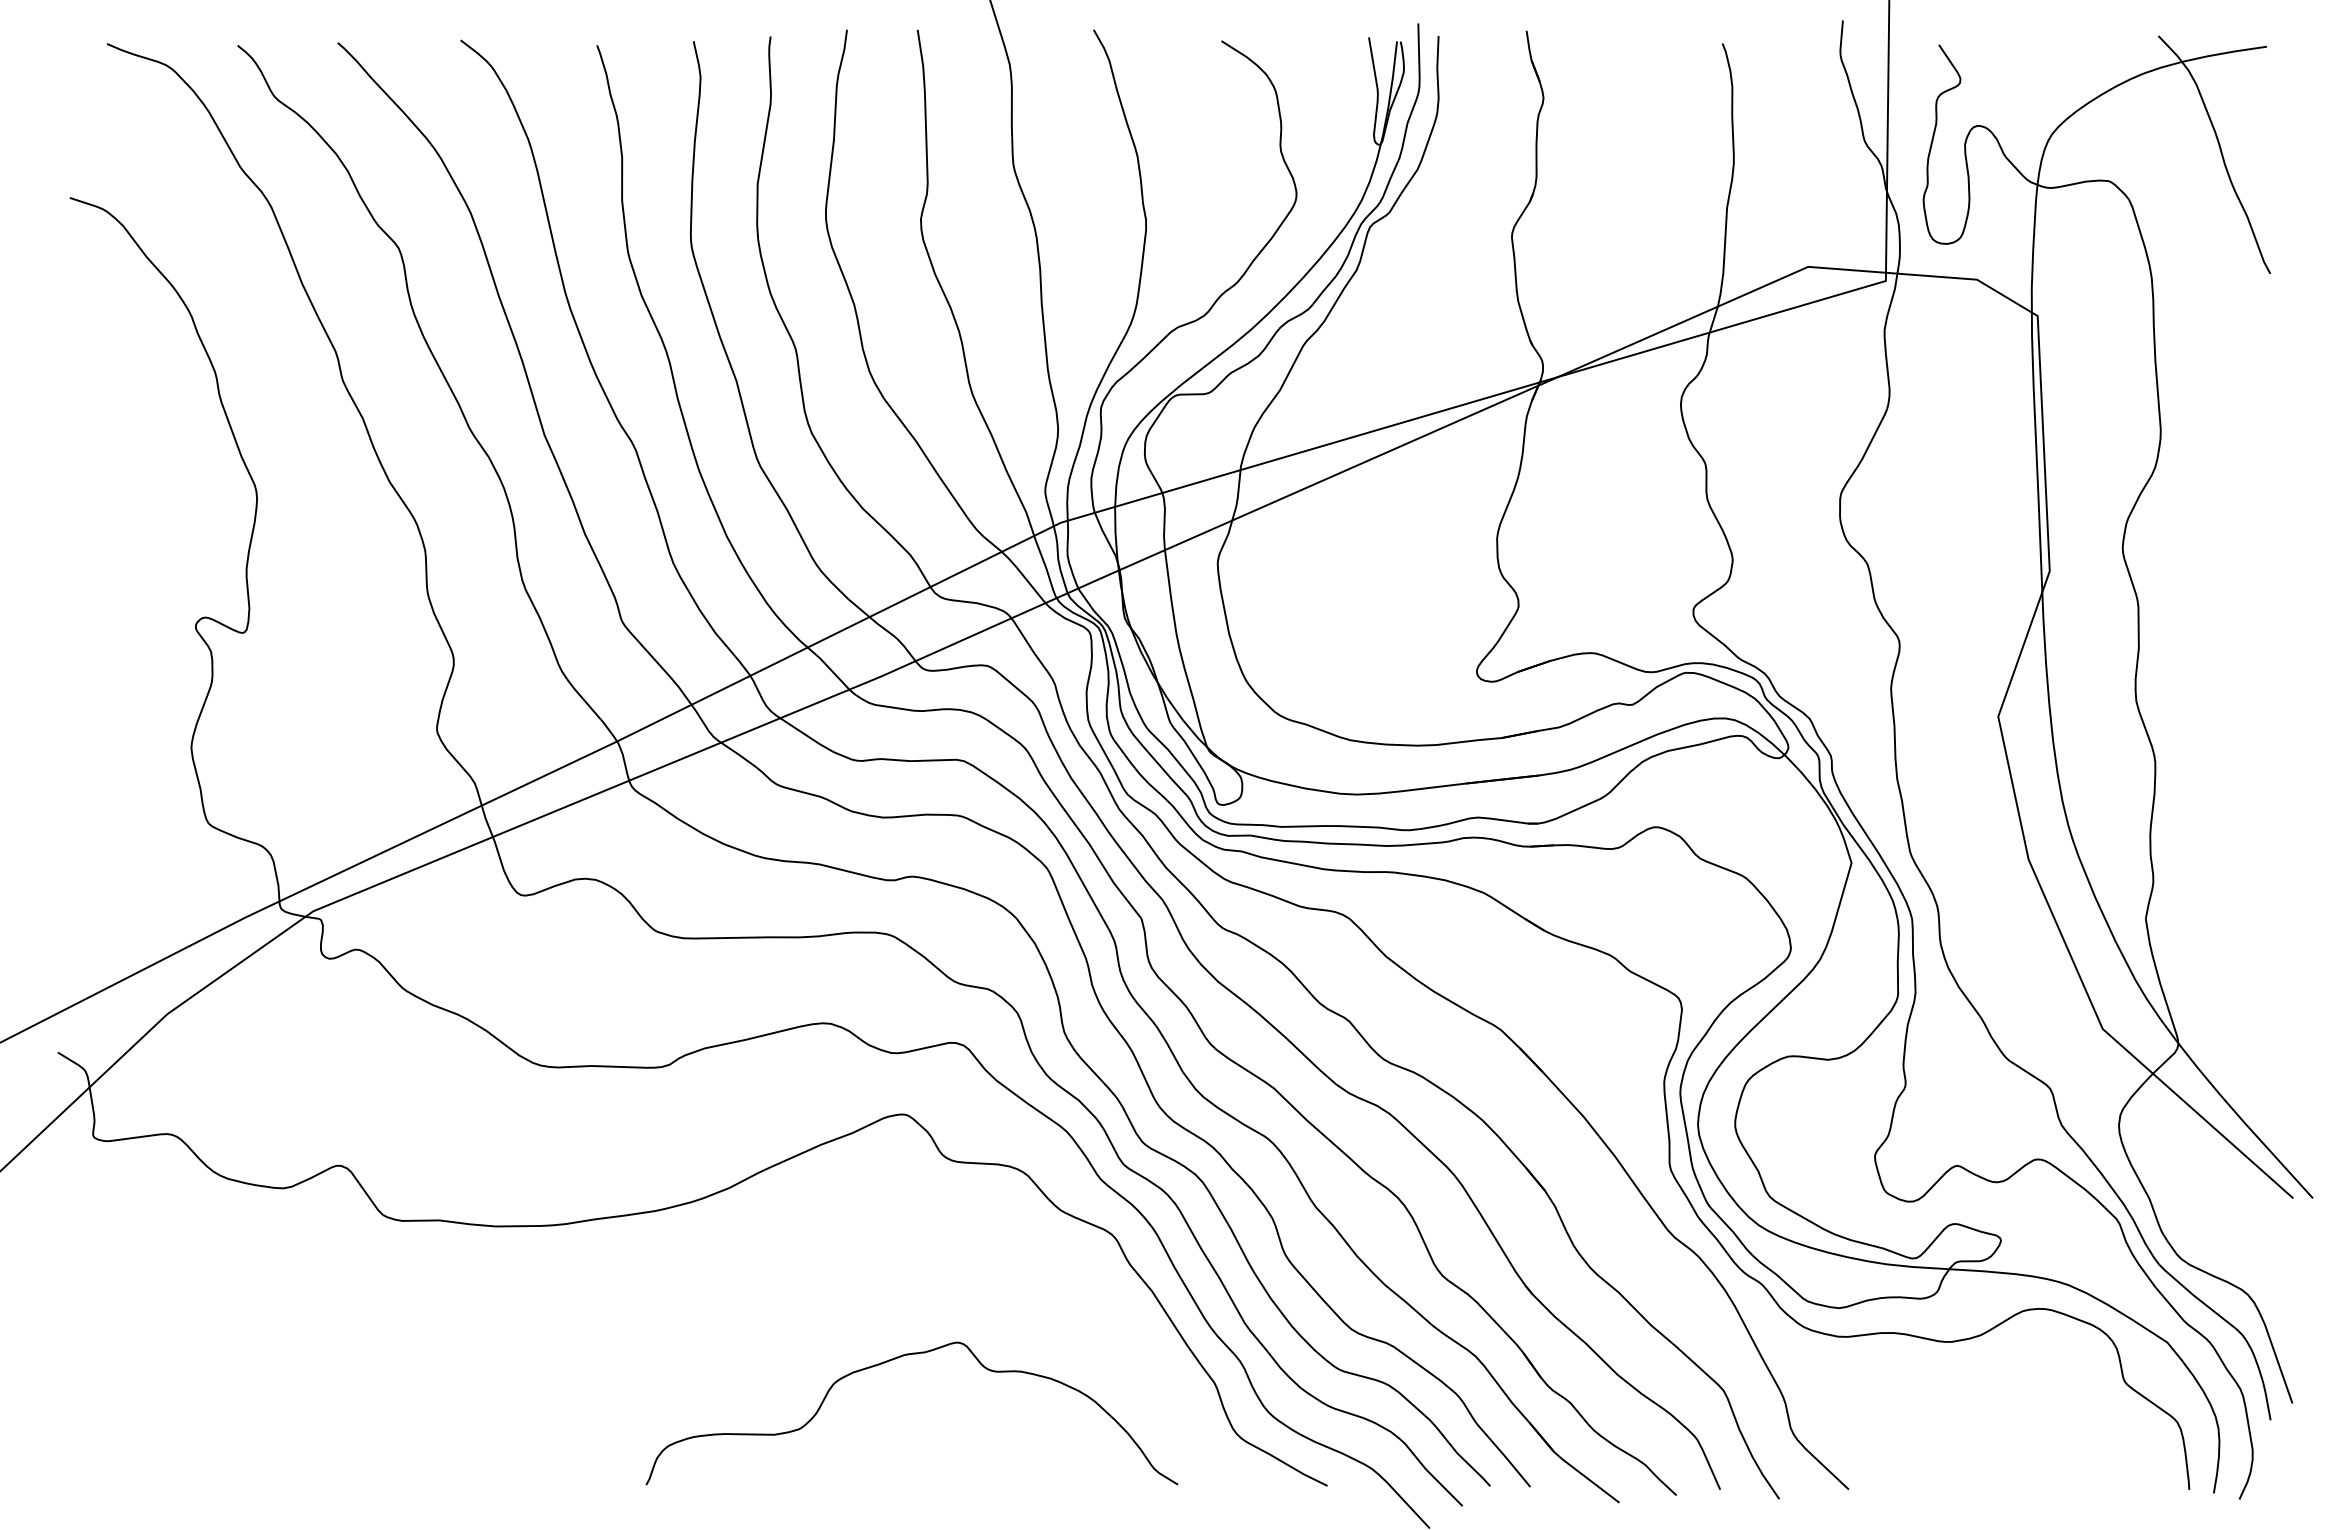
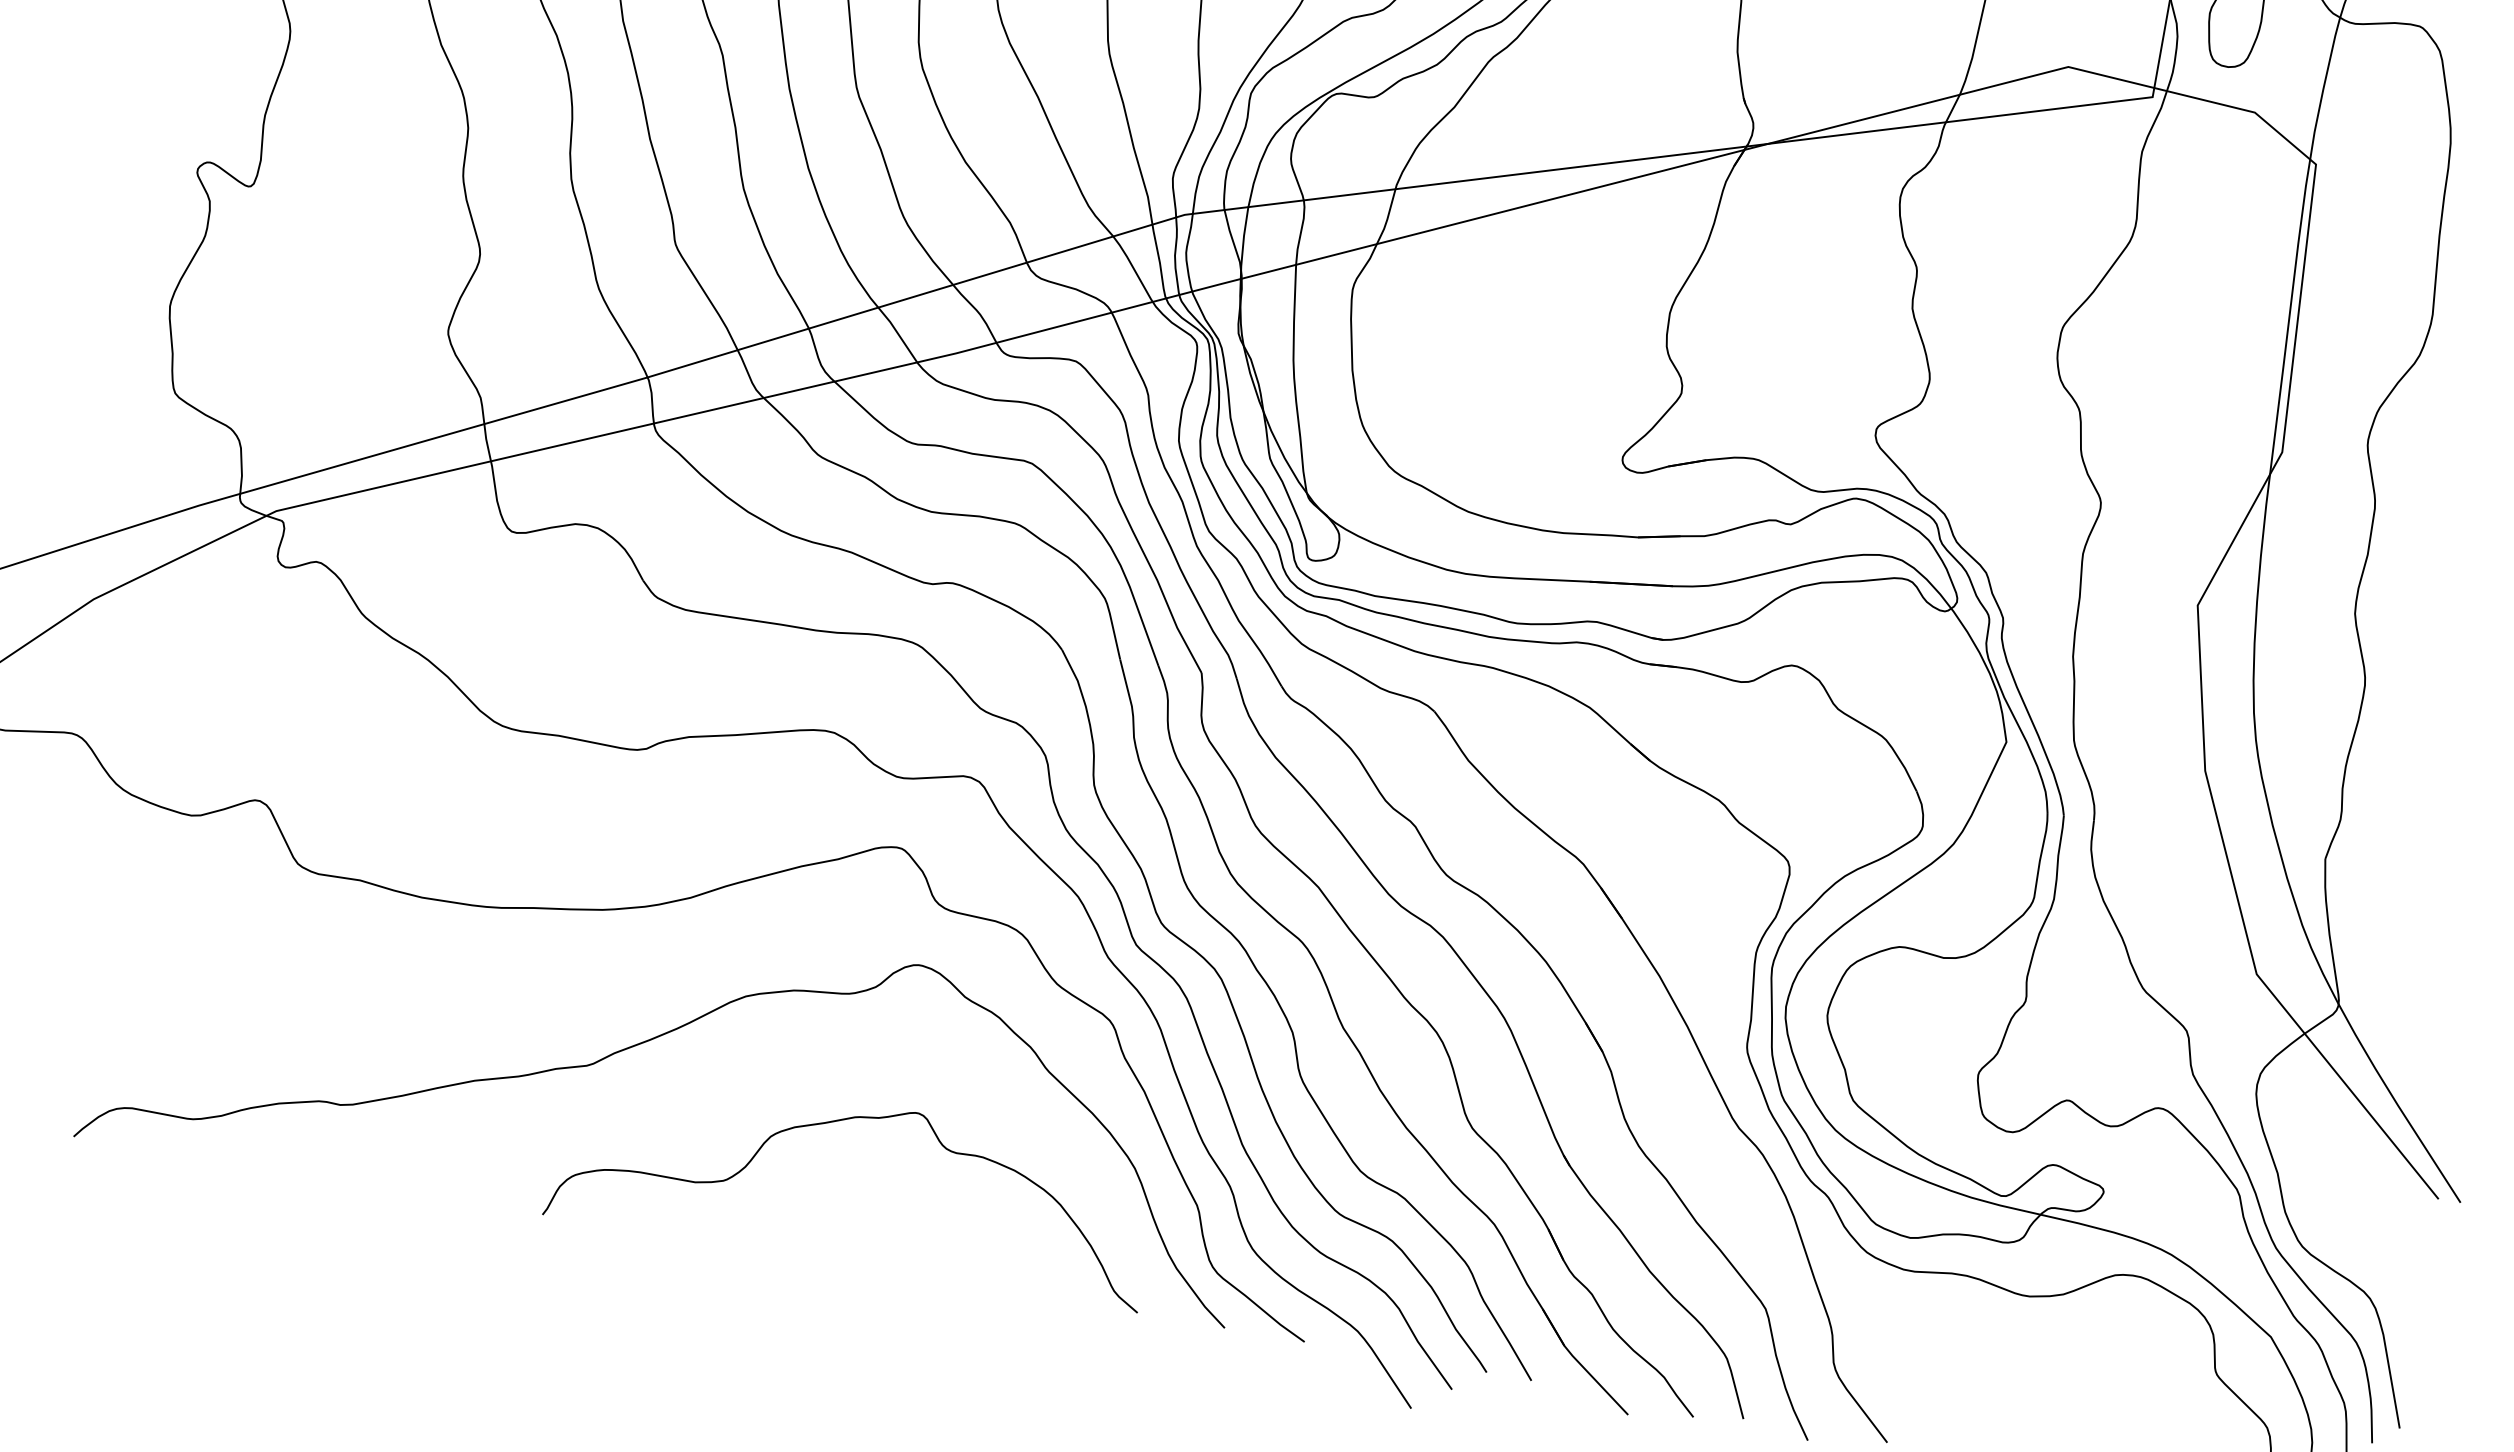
curve: (718, 1316) -> (654, 1039), added

